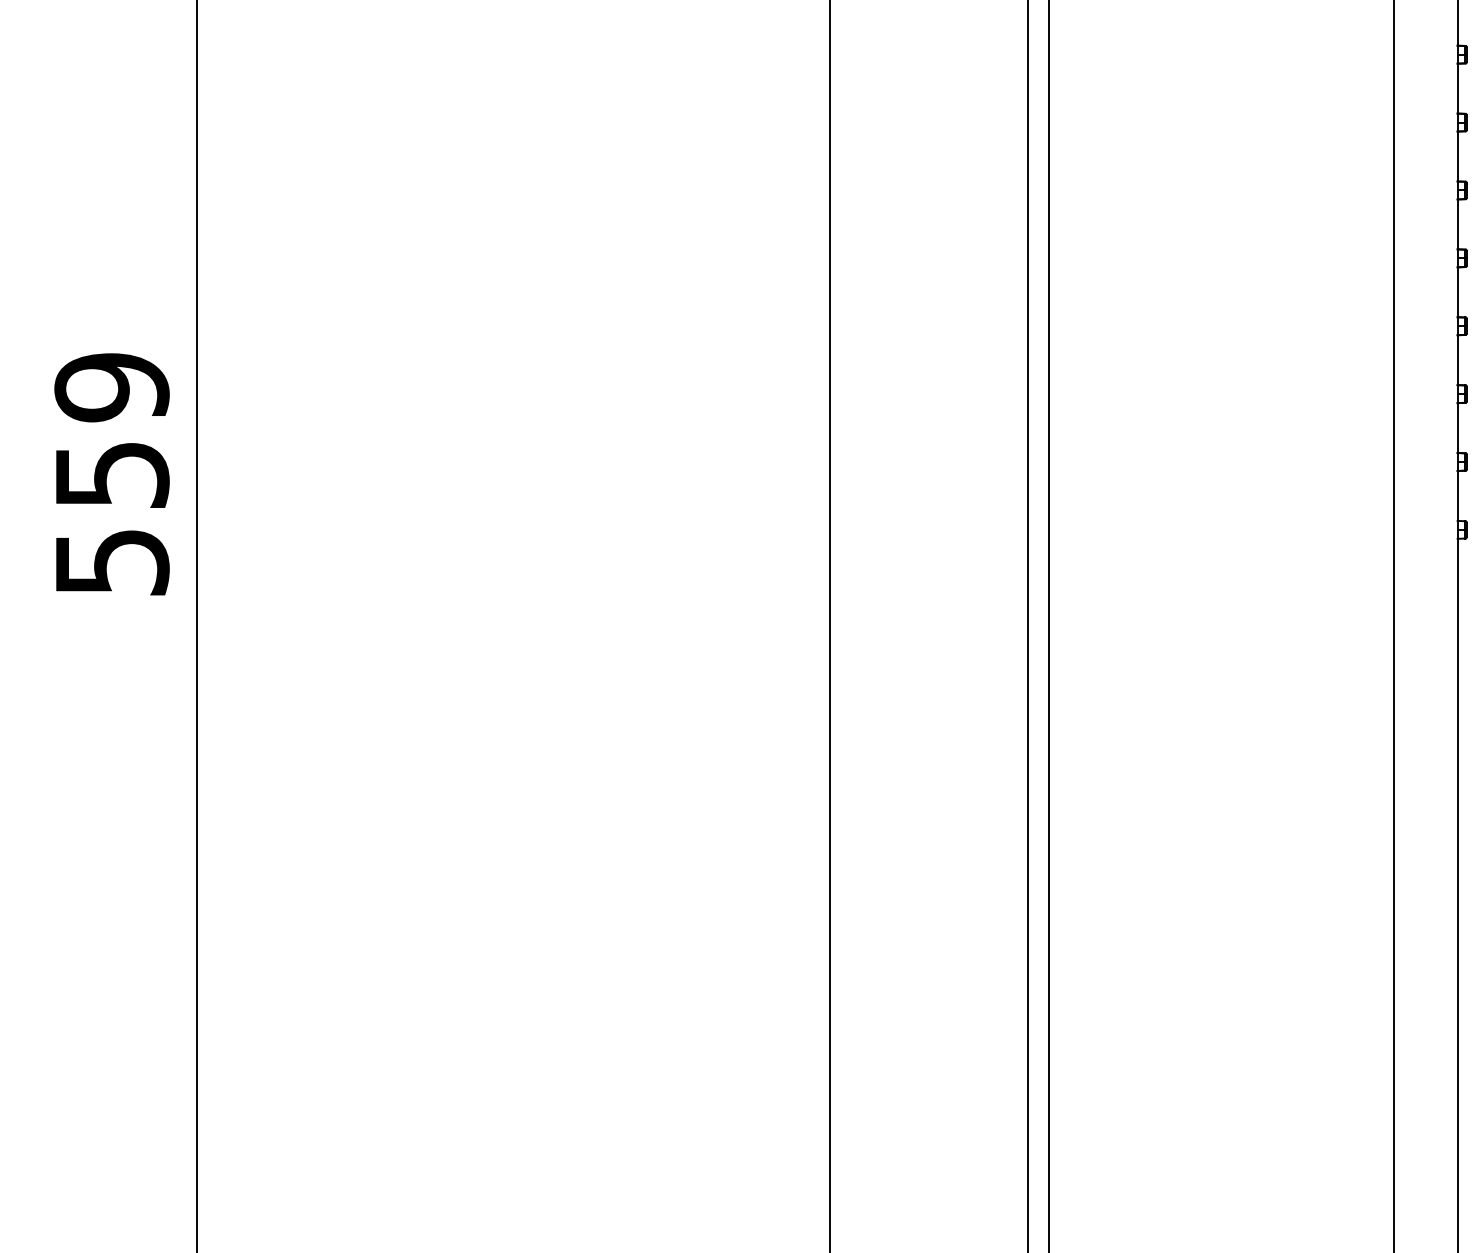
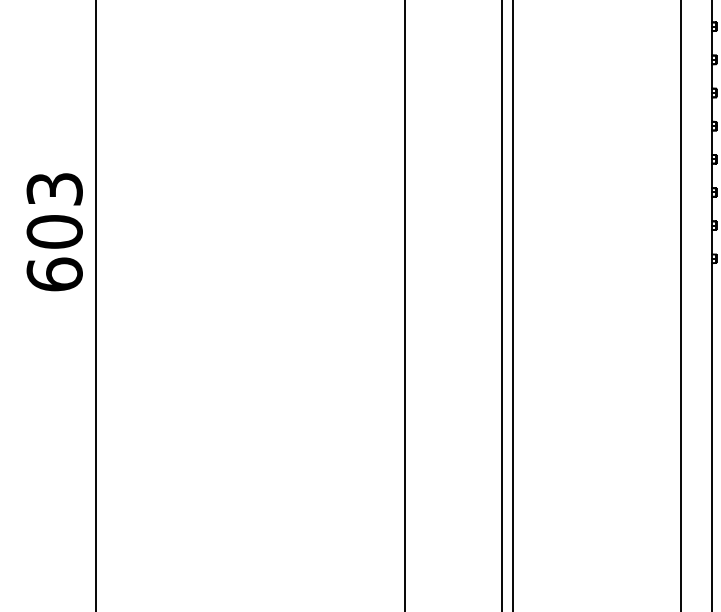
text: (111, 473) -> (54, 231), 559 -> 603

